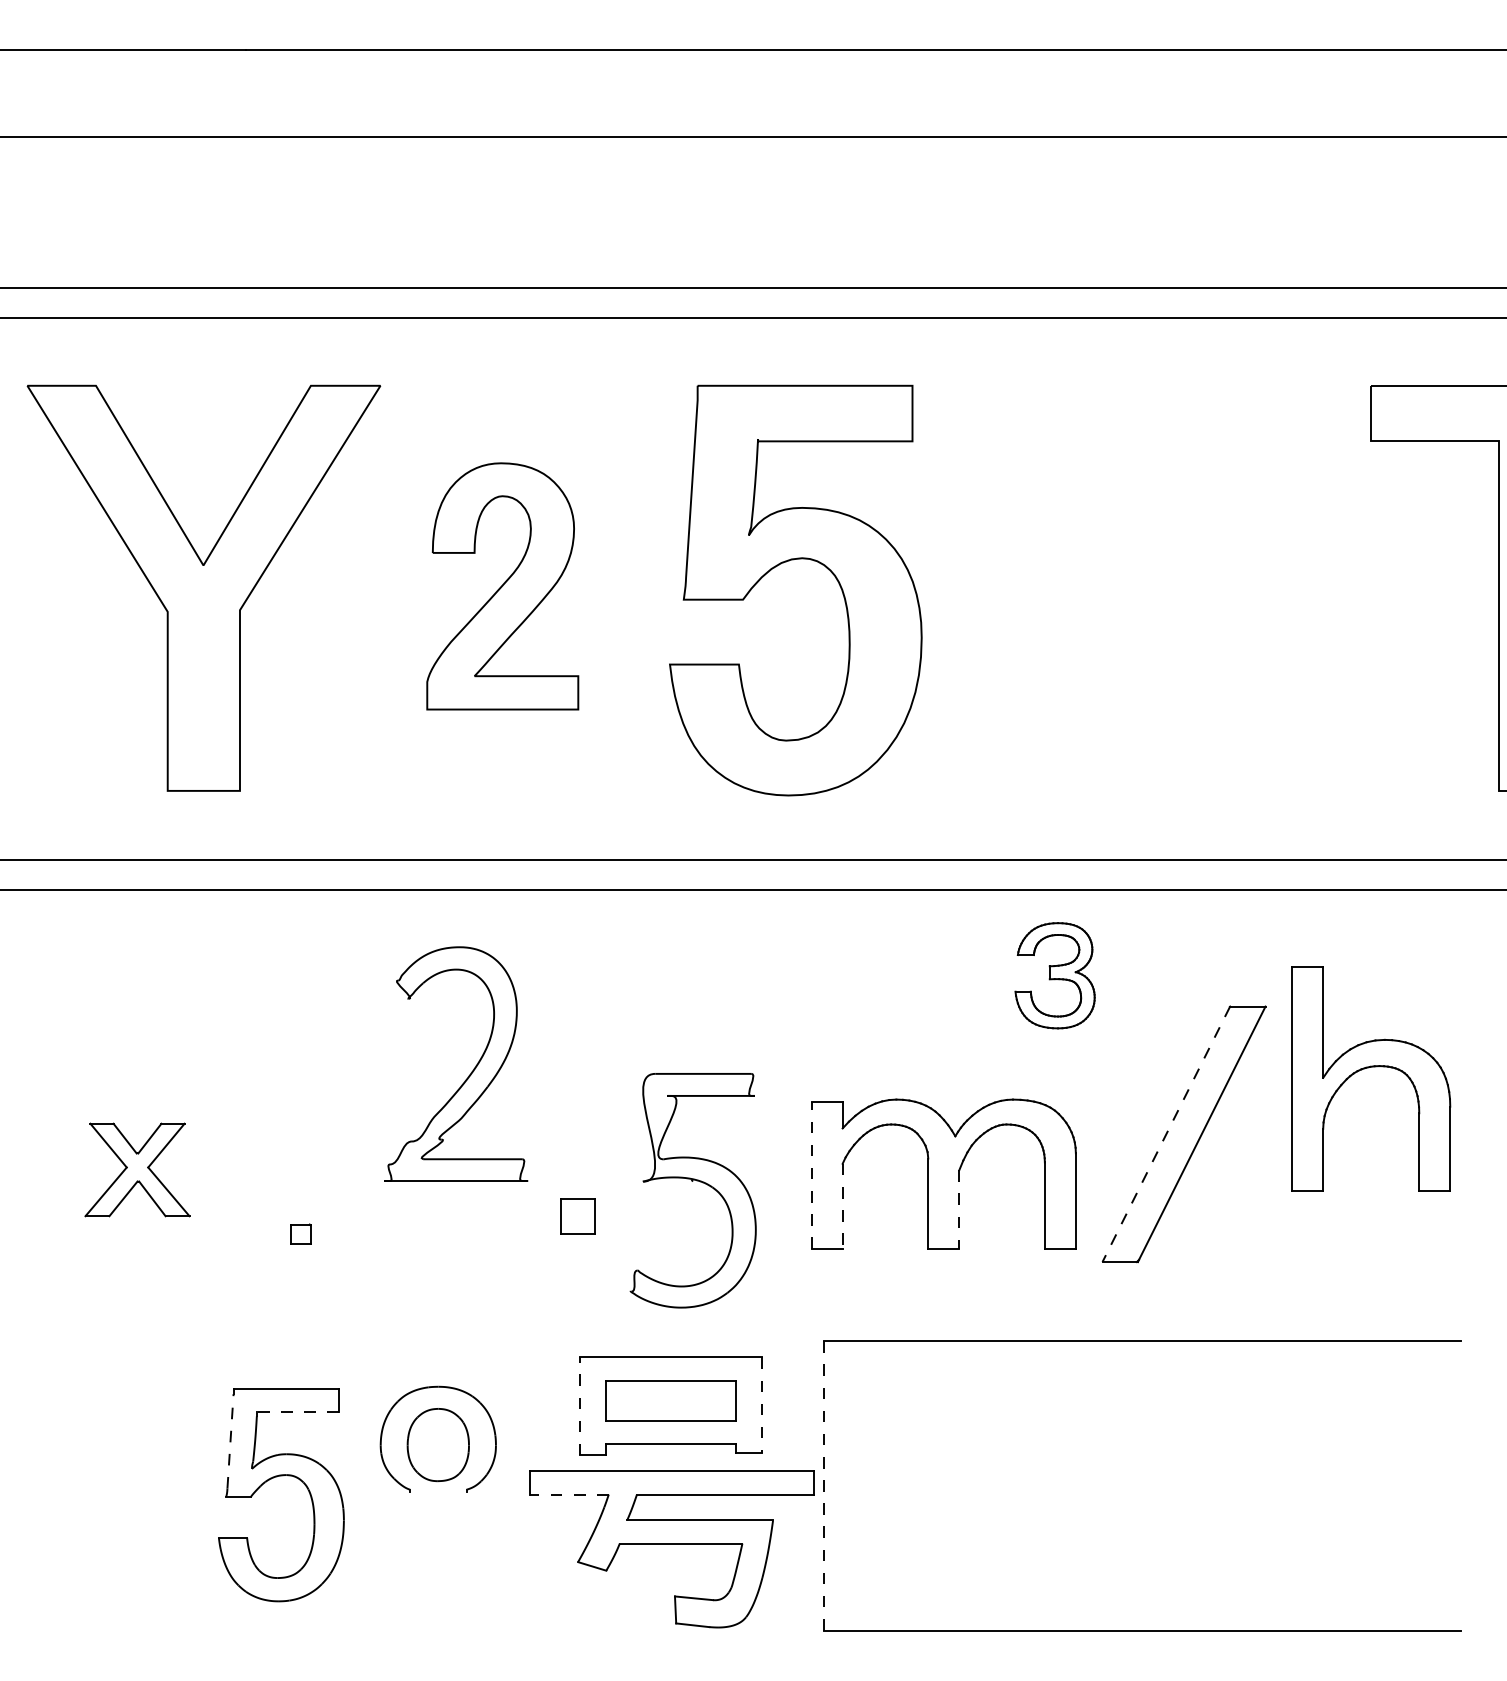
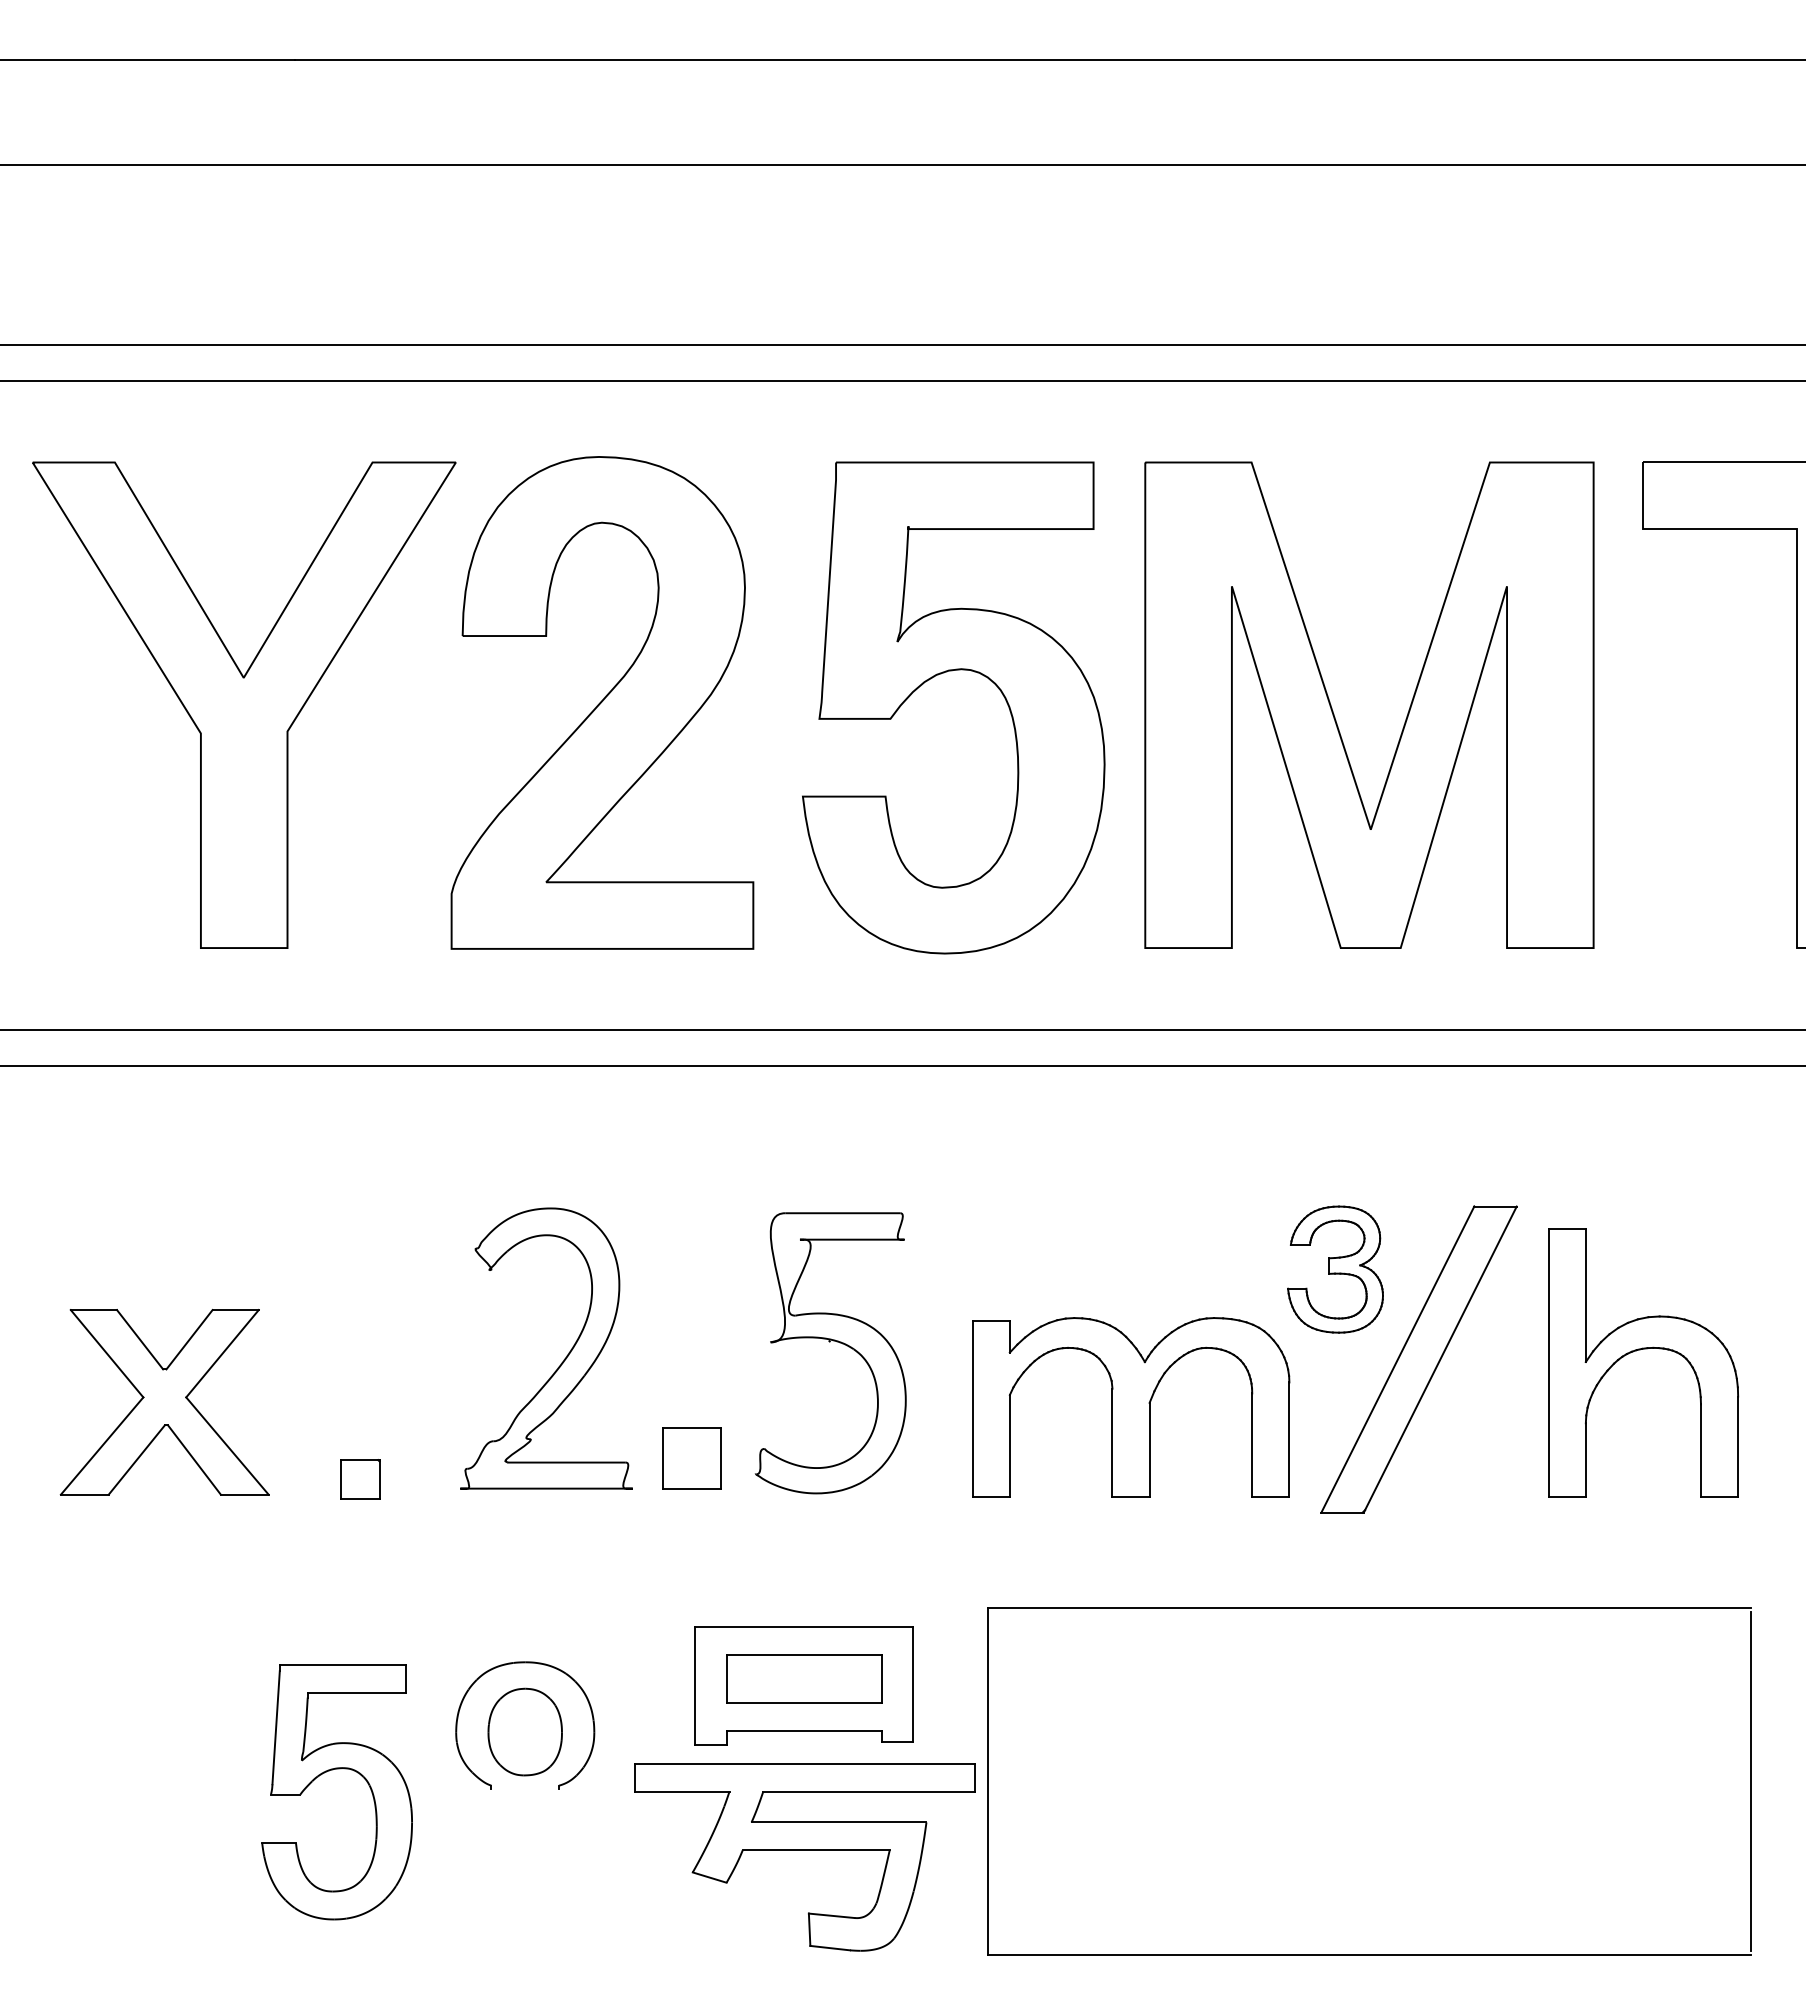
part: (502, 586) -> (602, 702), size x1.67
part: (1113, 596) -> (1334, 714), added
part: (1055, 975) -> (1335, 1269), moved
part: (1368, 1068) -> (1640, 1350), moved
part: (470, 1073) -> (563, 1359), moved
line: (1166, 1135) -> (1397, 1360), dashed -> solid
part: (137, 1170) -> (164, 1402), size x1.67
line: (811, 1175) -> (972, 1409), dashed -> solid
part: (693, 1181) -> (830, 1342), moved
line: (842, 1206) -> (1009, 1446), dashed -> solid
line: (959, 1210) -> (1149, 1450), dashed -> solid
part: (577, 1216) -> (691, 1458), size x1.43
part: (300, 1234) -> (360, 1479), size x1.67
line: (762, 1405) -> (913, 1684), dashed -> solid
line: (580, 1406) -> (695, 1685), dashed -> solid
line: (297, 1412) -> (356, 1693), dashed -> solid
line: (230, 1441) -> (276, 1727), dashed -> solid
line: (823, 1485) -> (987, 1780), dashed -> solid
line: (1460, 1485) -> (1750, 1780), added
line: (569, 1494) -> (682, 1791), dashed -> solid

